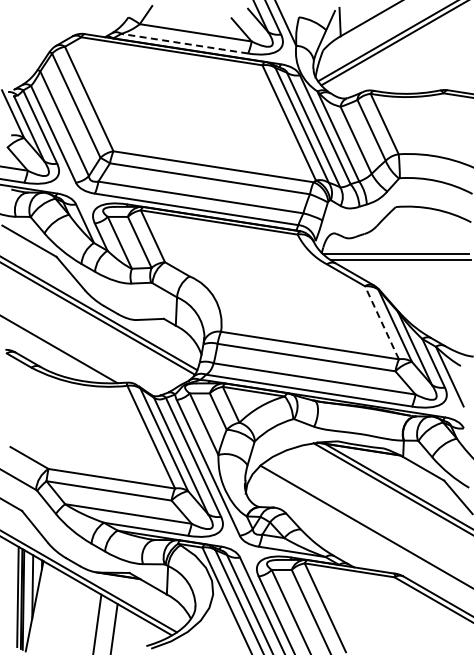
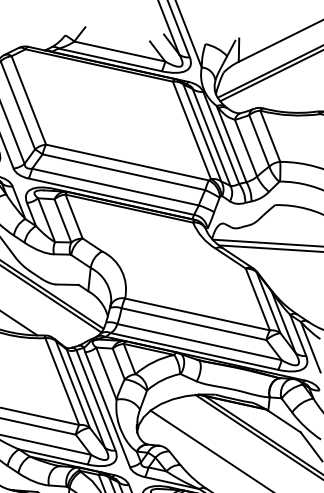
line: (184, 43) -> (109, 59), dashed -> solid
line: (381, 322) -> (257, 299), dashed -> solid

